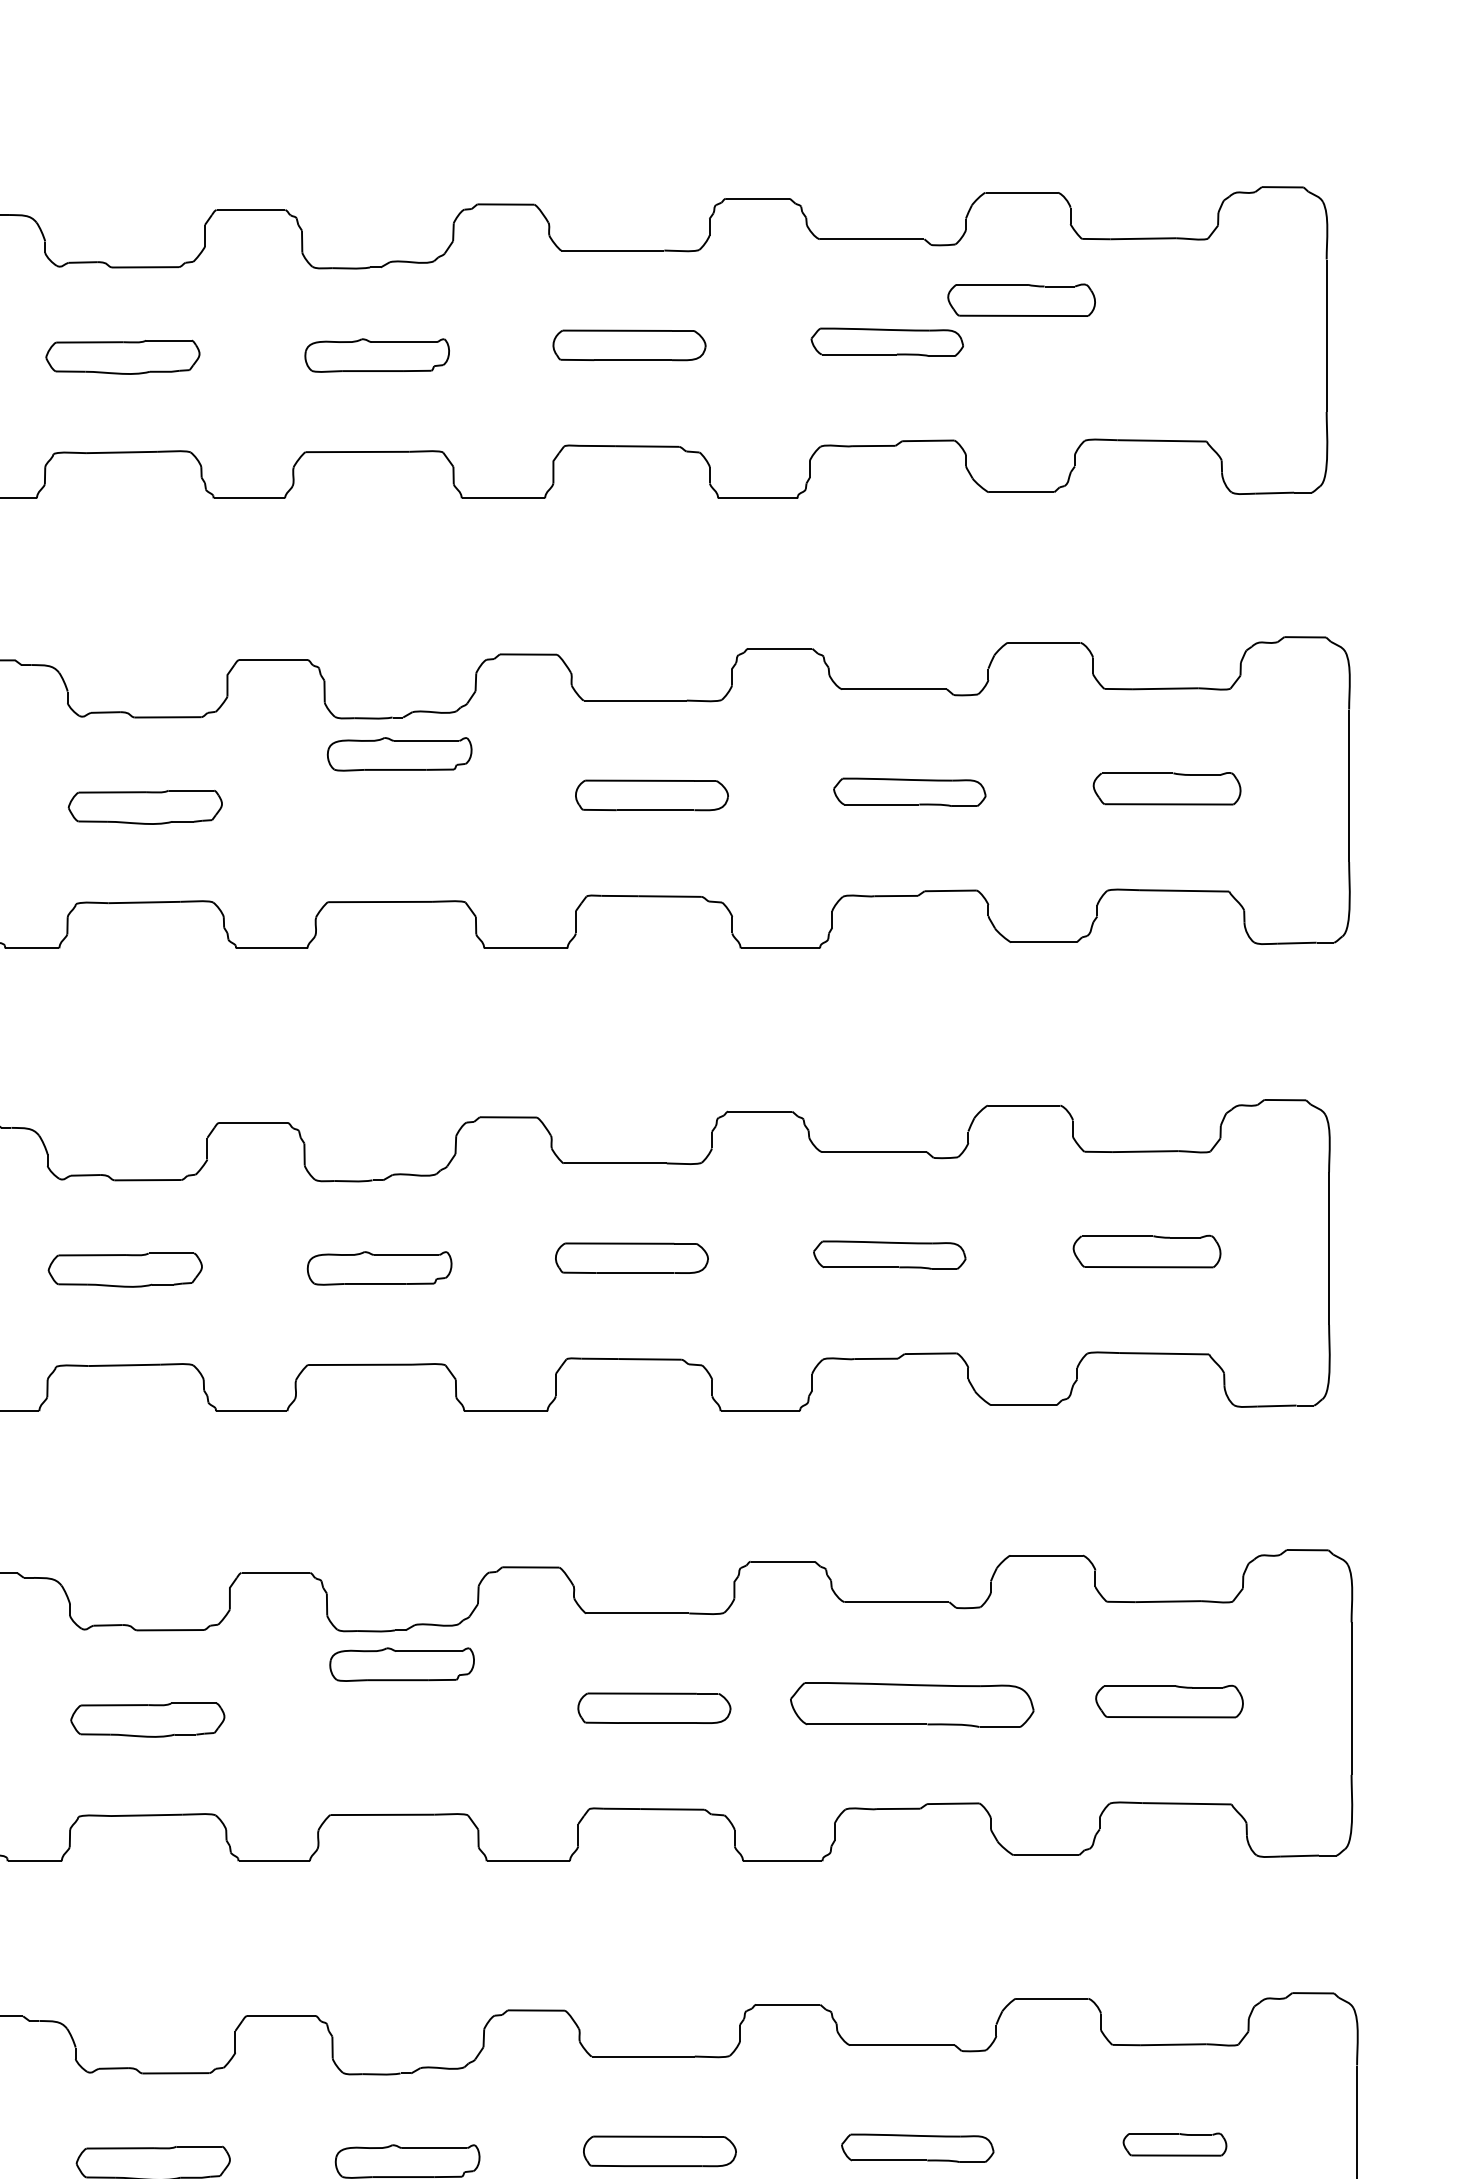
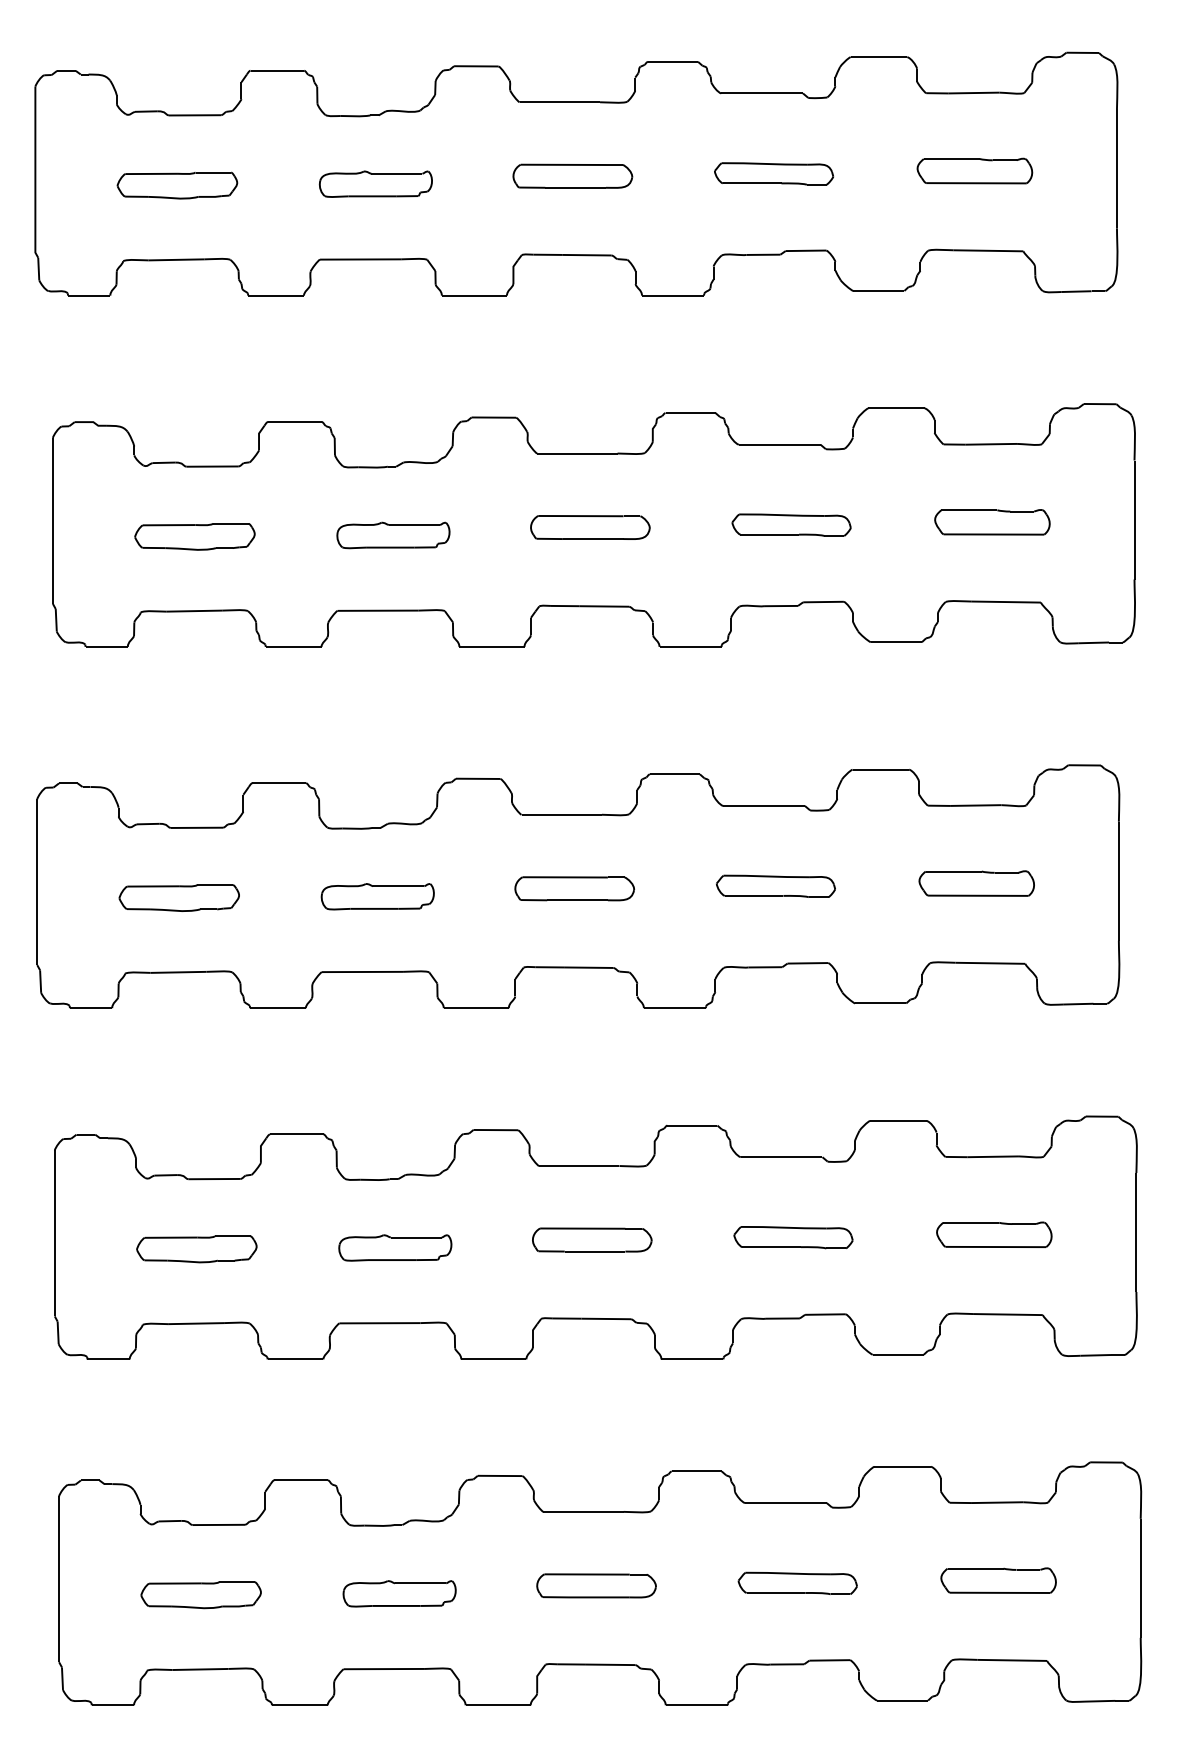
part: (1021, 299) -> (974, 170), moved
part: (399, 754) -> (393, 535), moved
part: (402, 1664) -> (395, 1247), moved
part: (912, 1705) -> (793, 1237), size x0.62
part: (1174, 2144) -> (998, 1580), size x1.43

